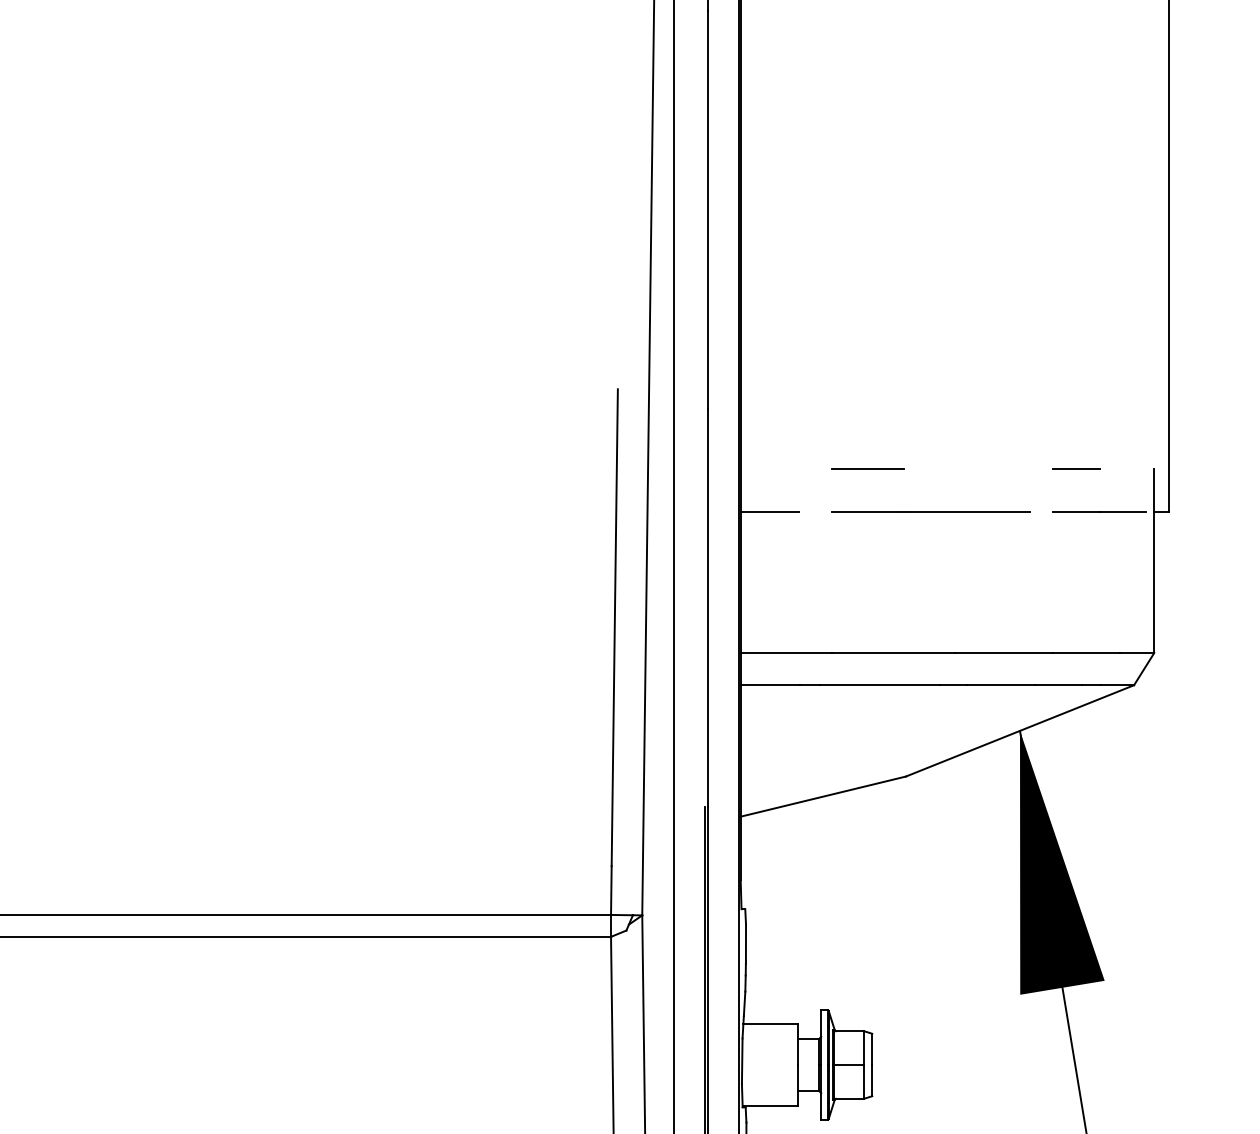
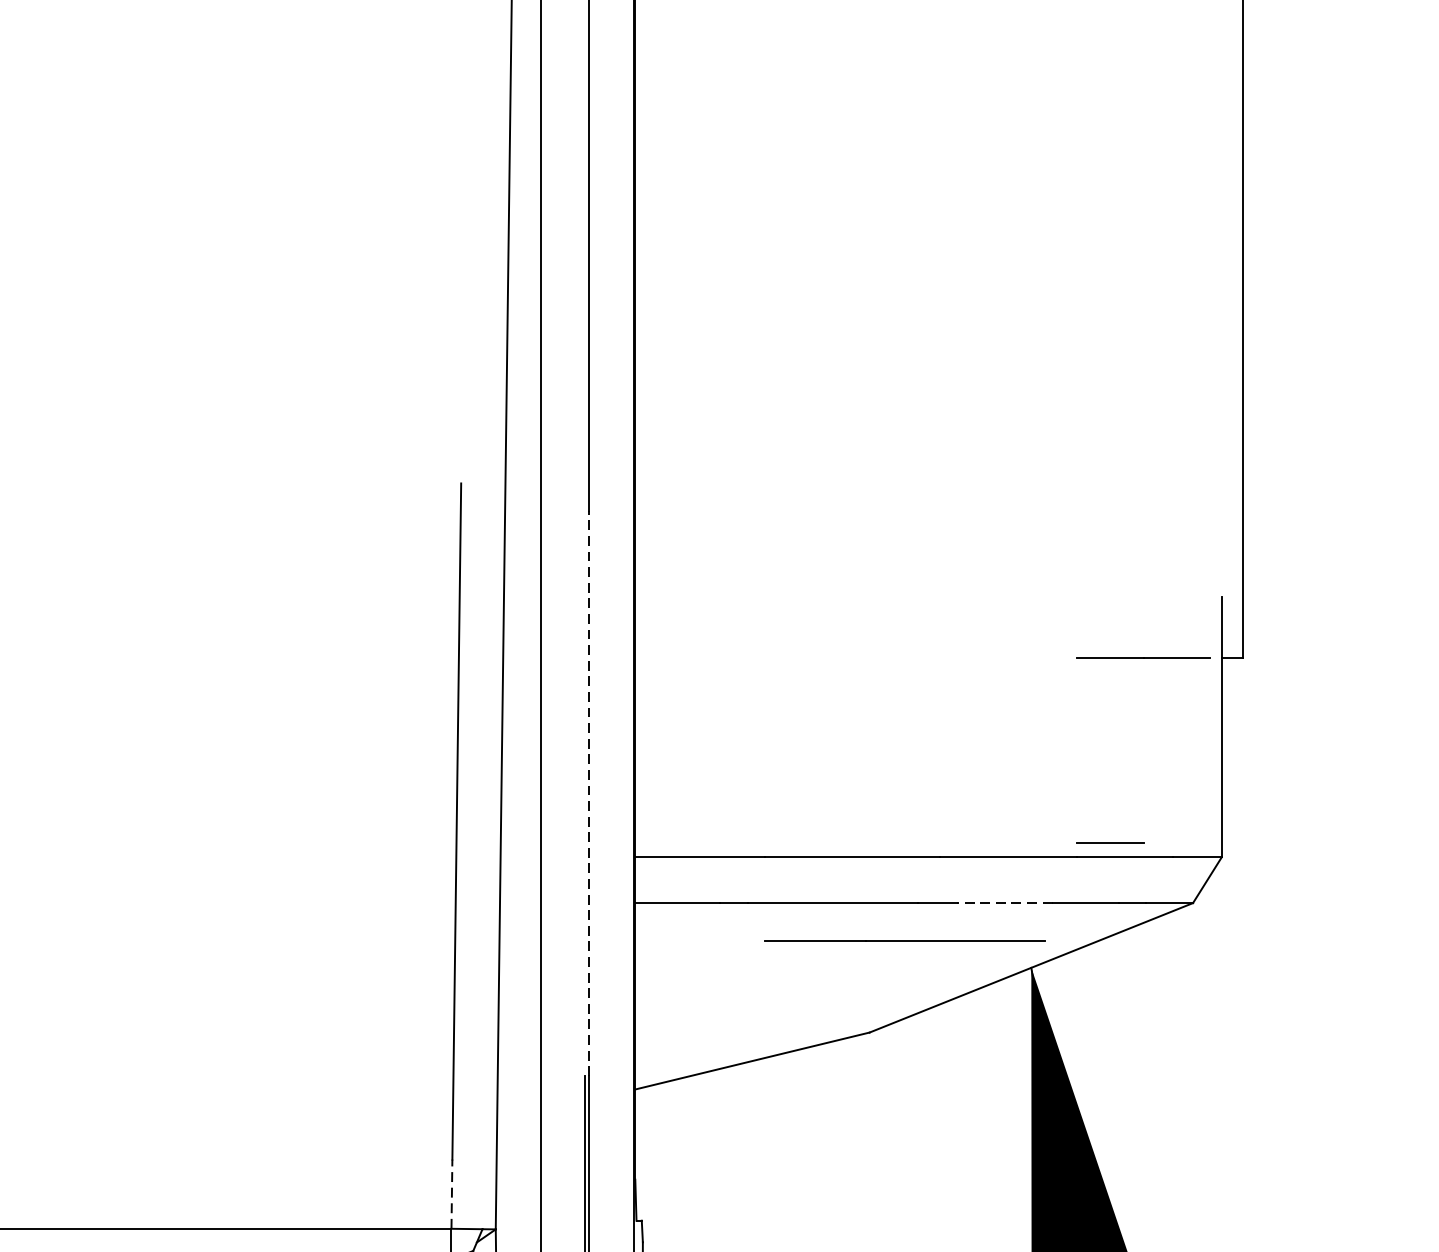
line: (1076, 468) -> (1111, 842), moved
line: (867, 469) -> (815, 597), removed
line: (930, 511) -> (904, 940), moved
line: (769, 512) -> (676, 658), removed
line: (708, 607) -> (589, 792), solid -> dashed
line: (1001, 685) -> (1005, 903), solid -> dashed
line: (611, 890) -> (452, 1194), solid -> dashed

